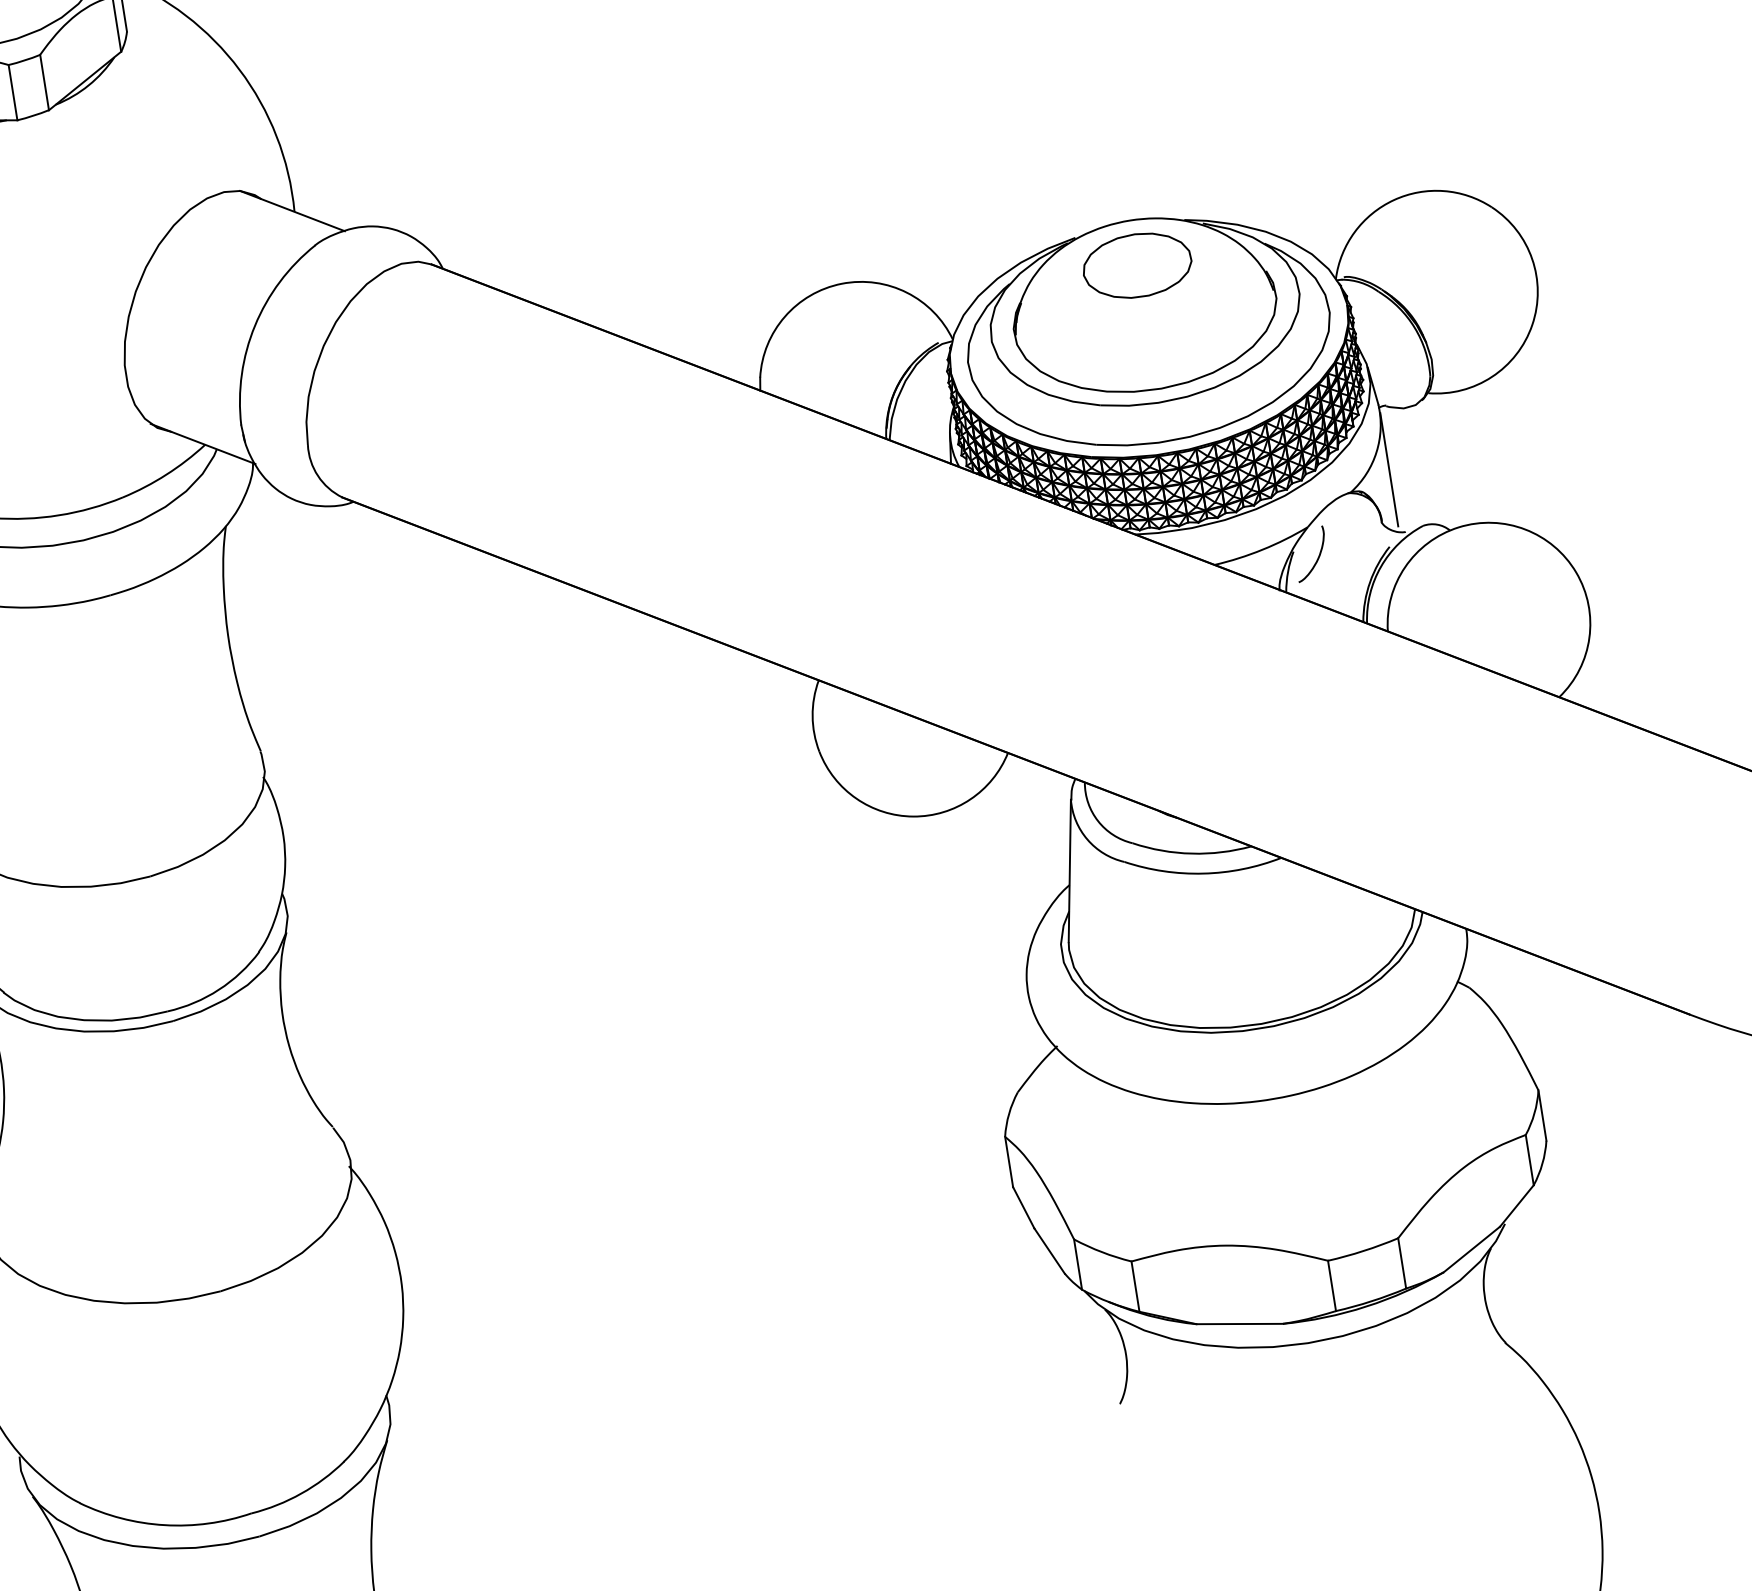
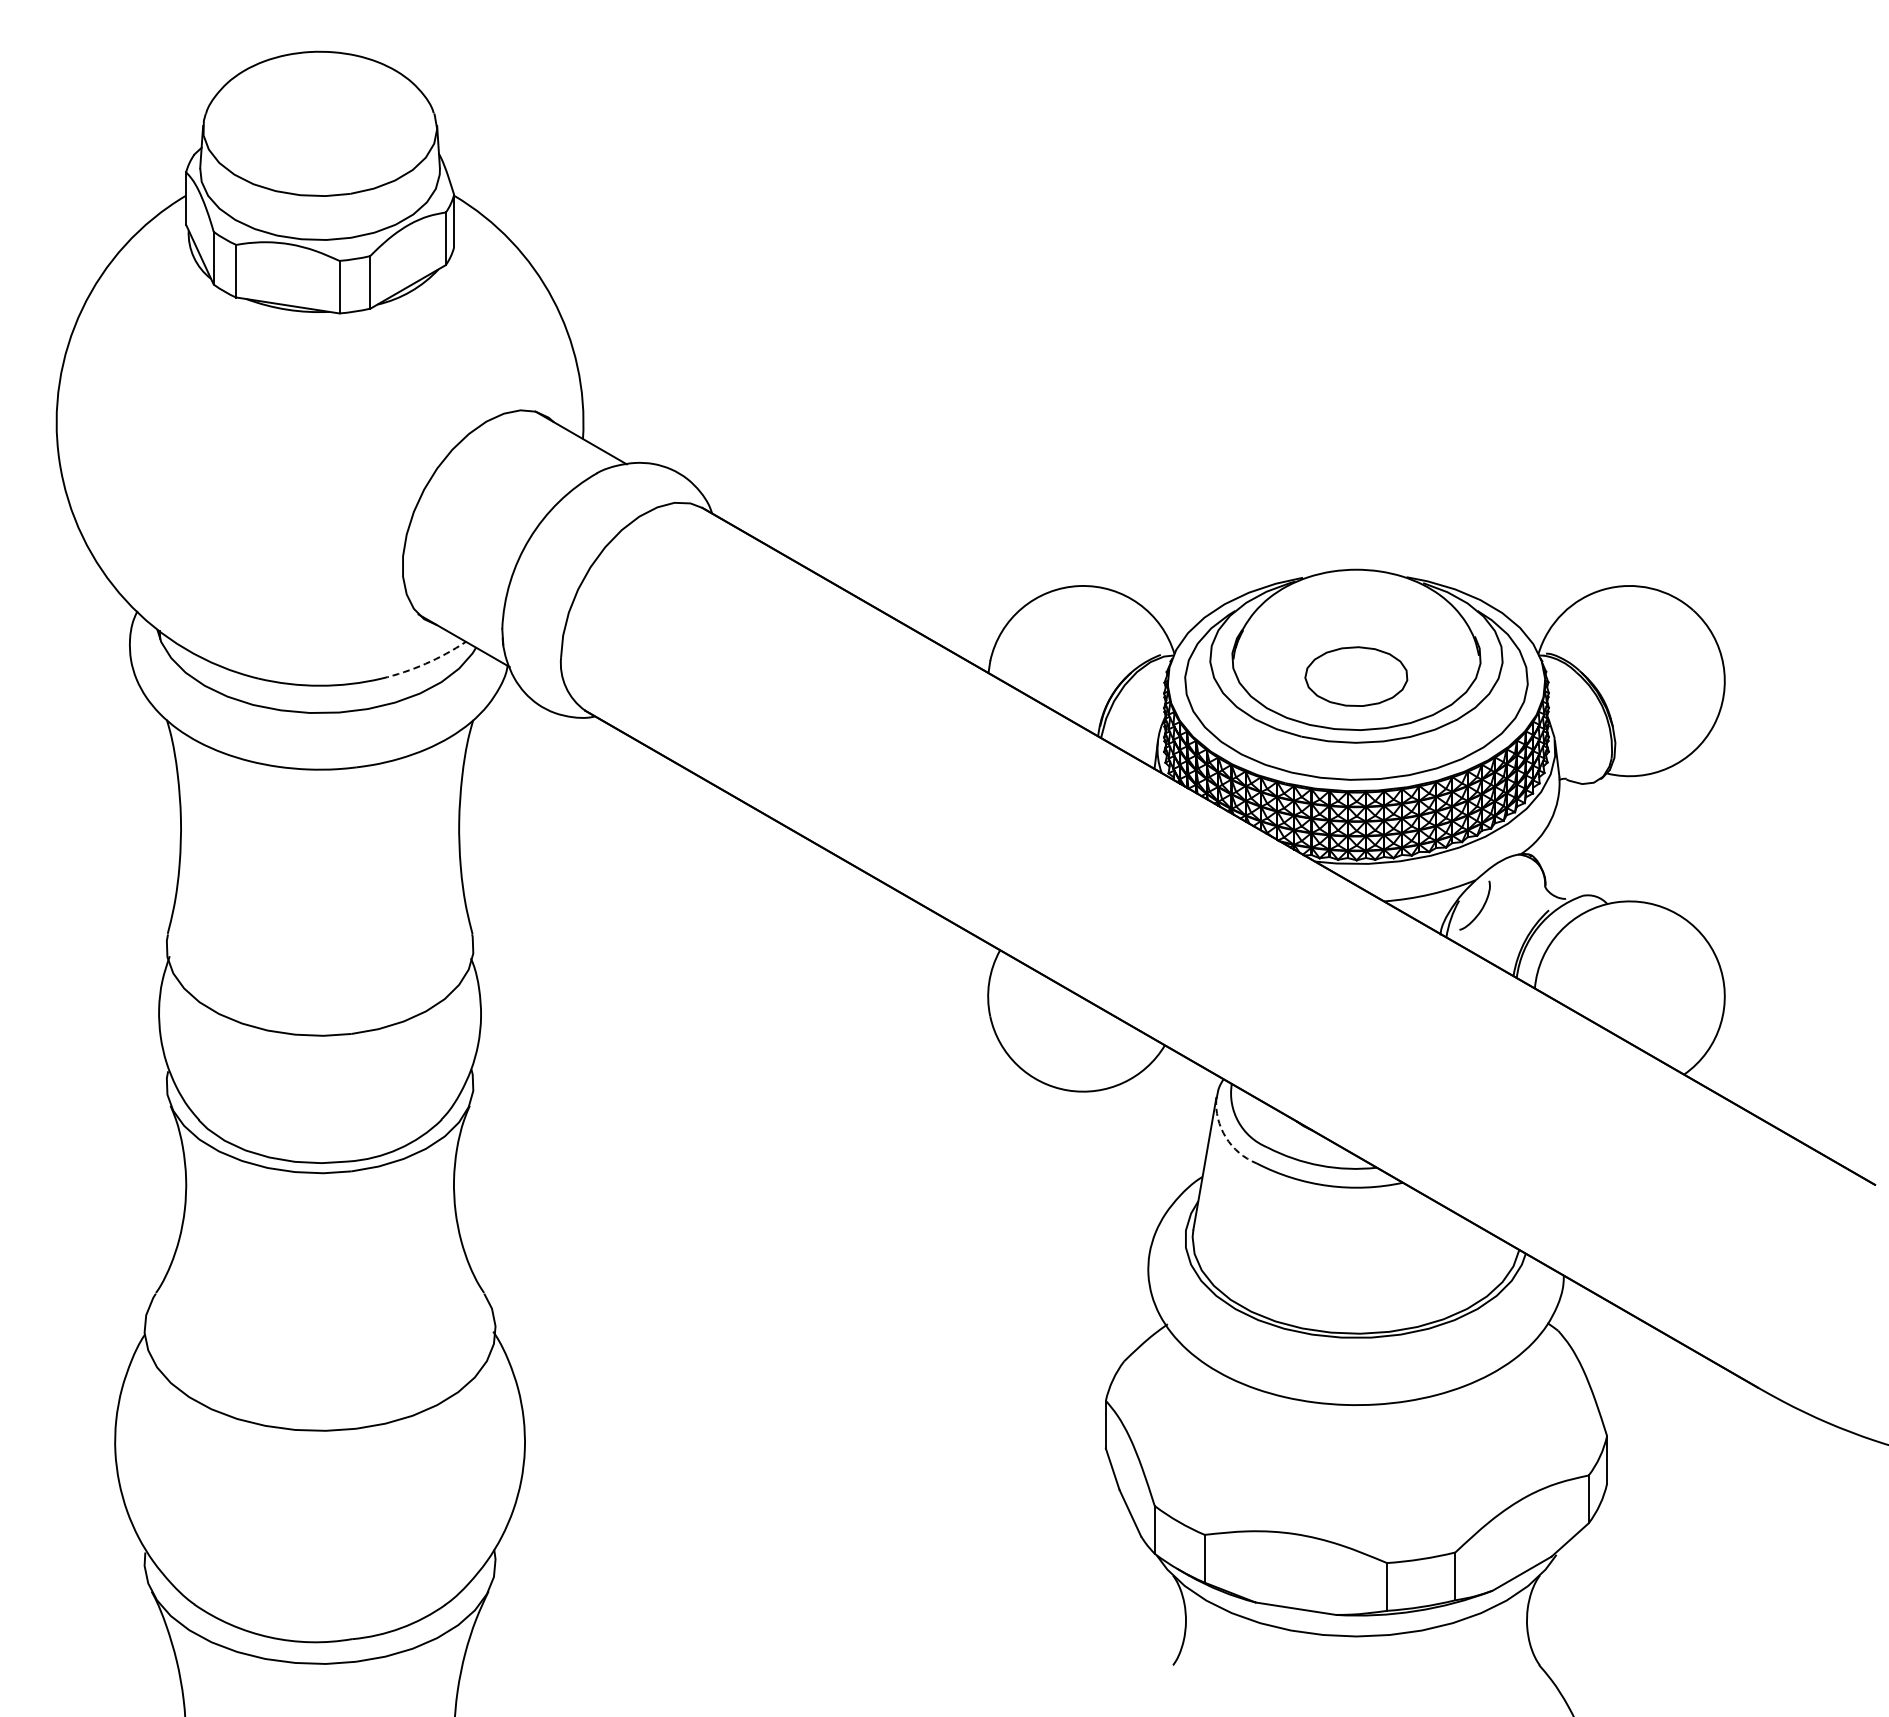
part: (1137, 265) -> (1356, 676), moved
line: (1388, 469) -> (1559, 838), removed
arc: (166, 474) -> (425, 663), solid -> dashed
arc: (1087, 839) -> (1225, 1137), solid -> dashed

